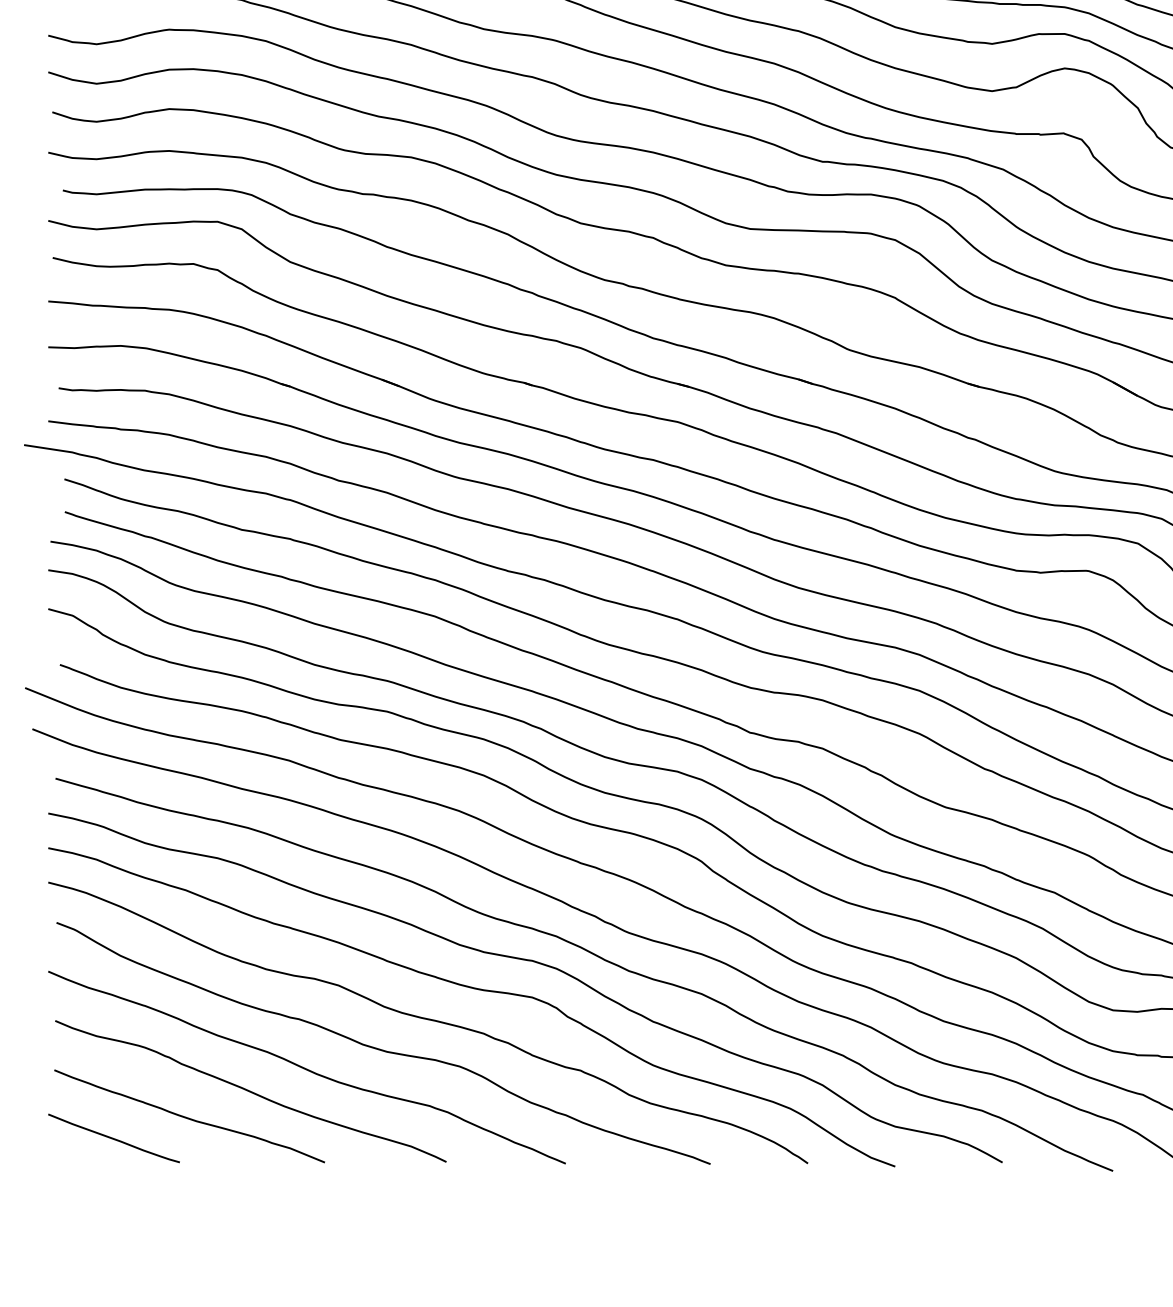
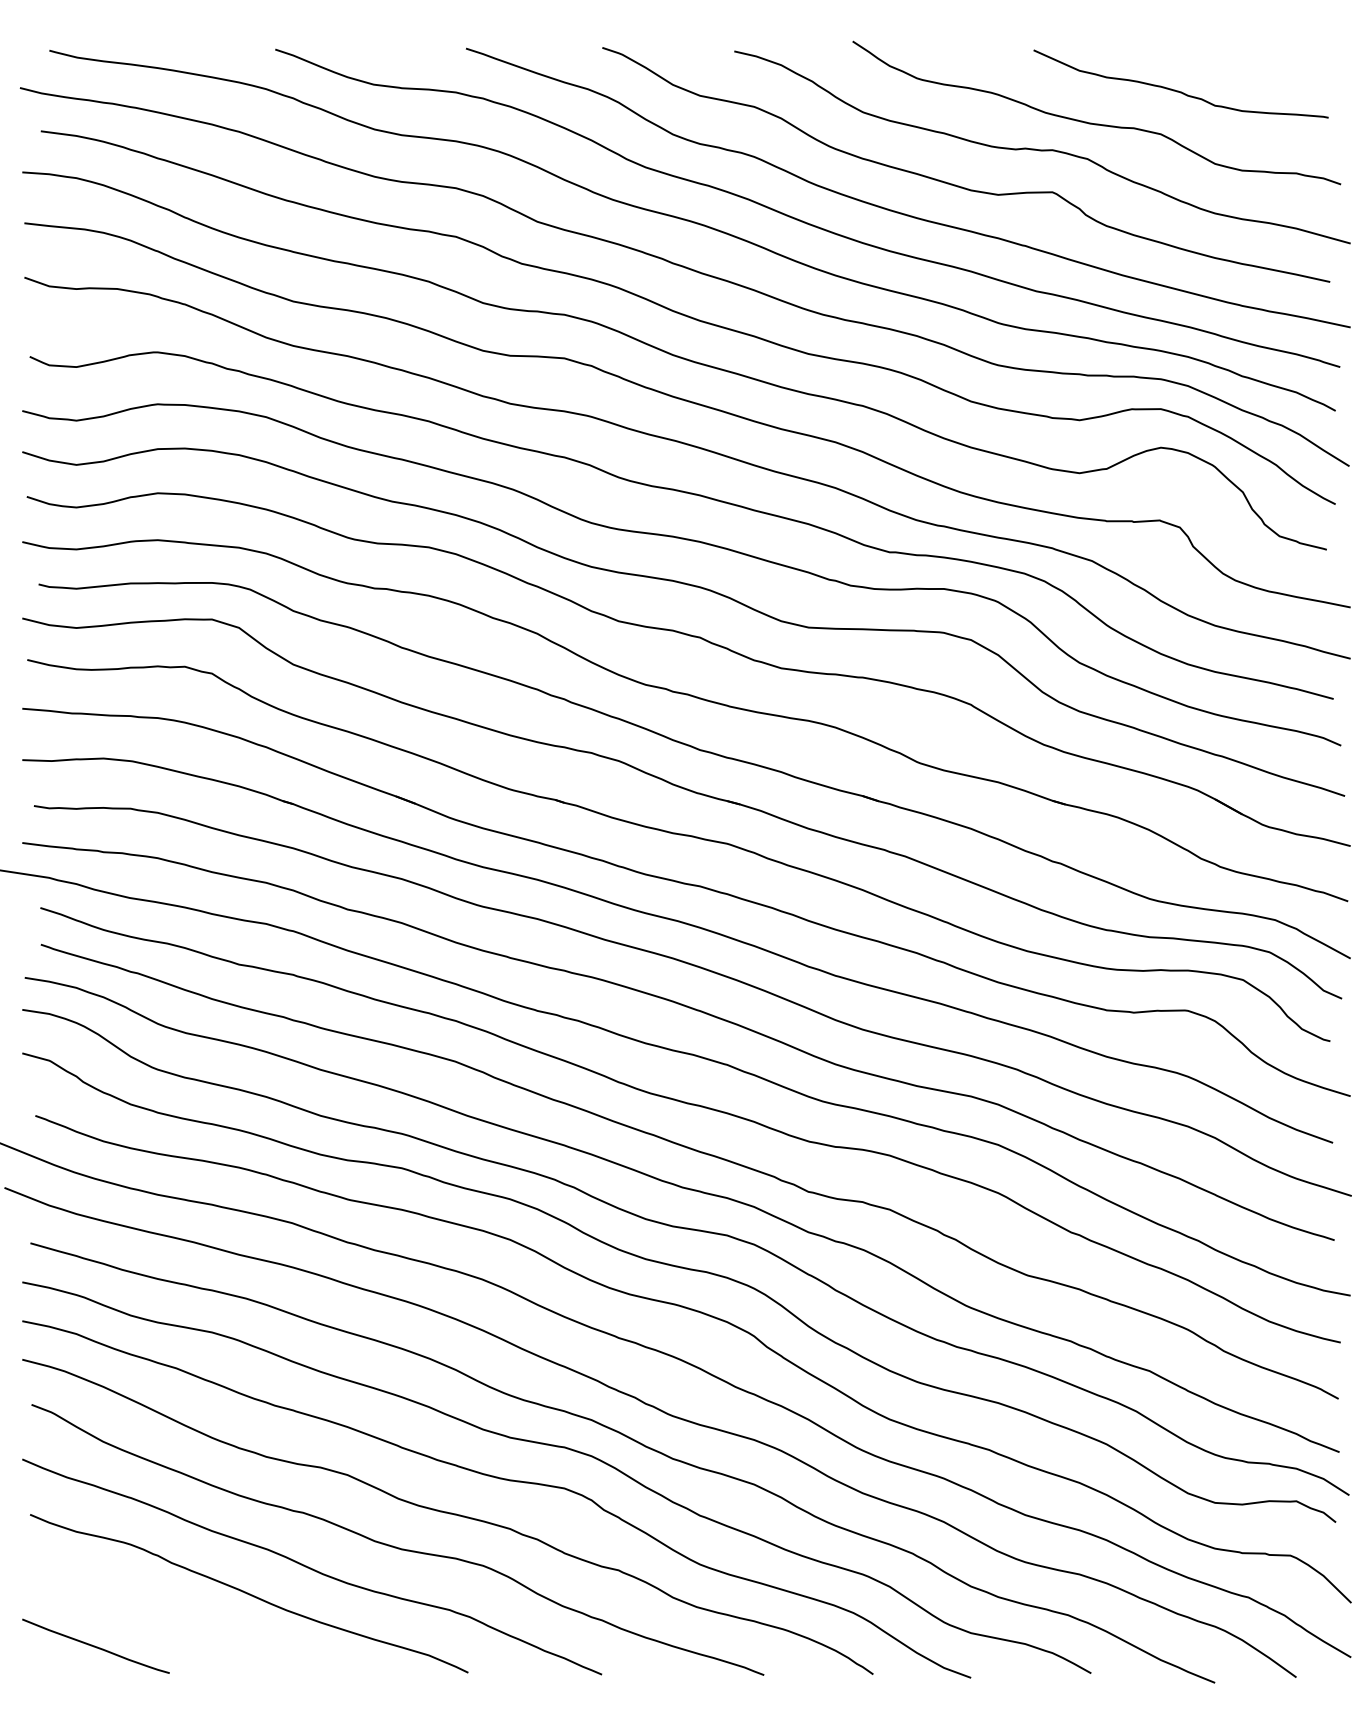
curve: (189, 1118) -> (180, 1623), removed

